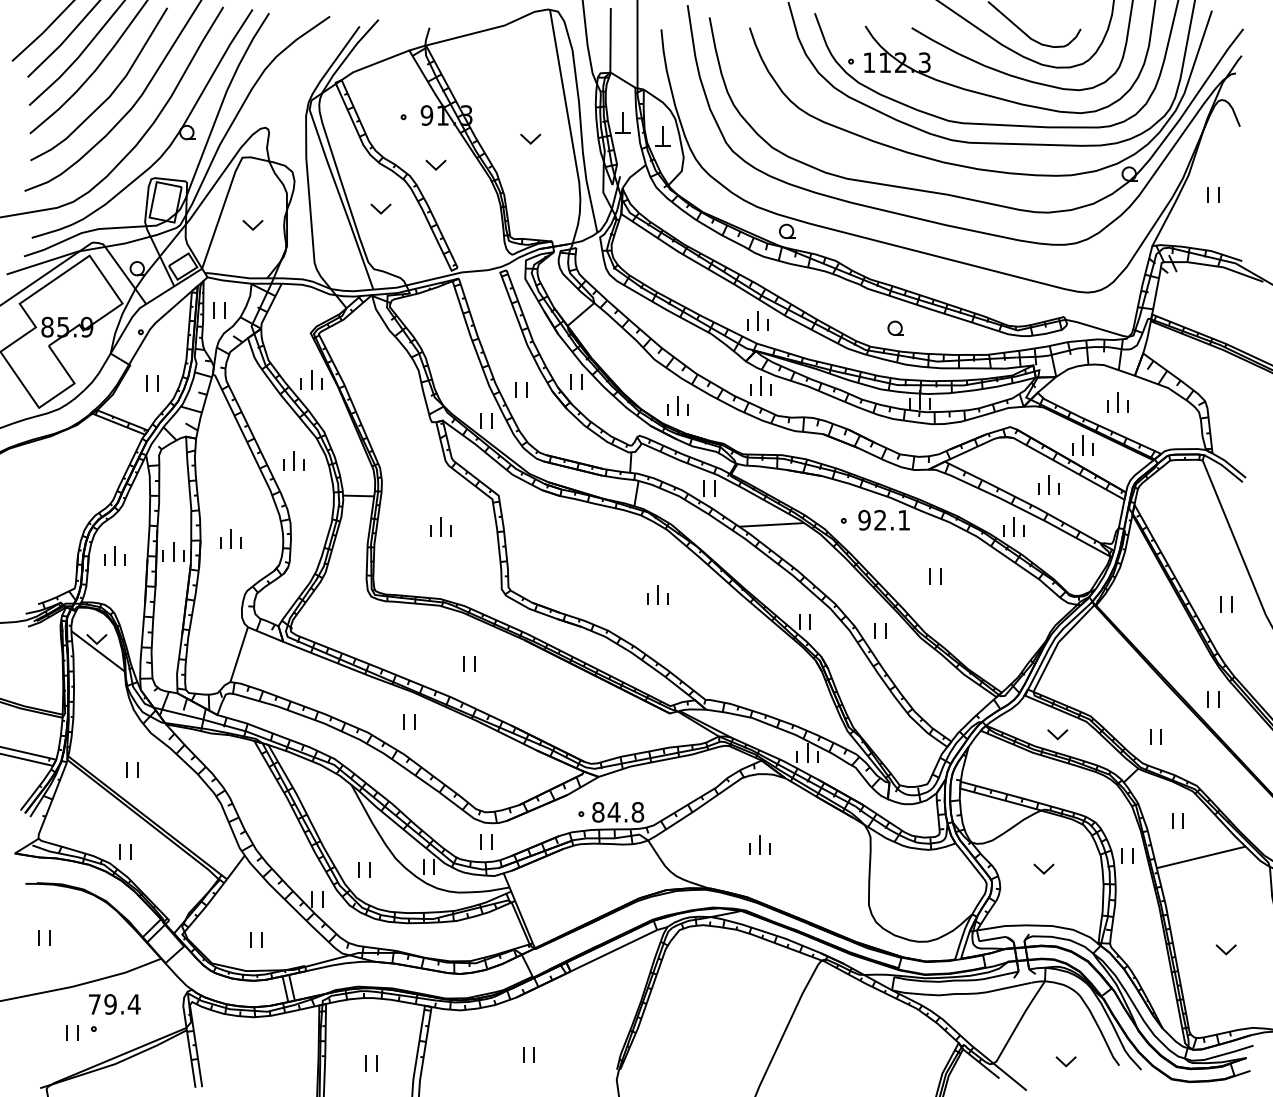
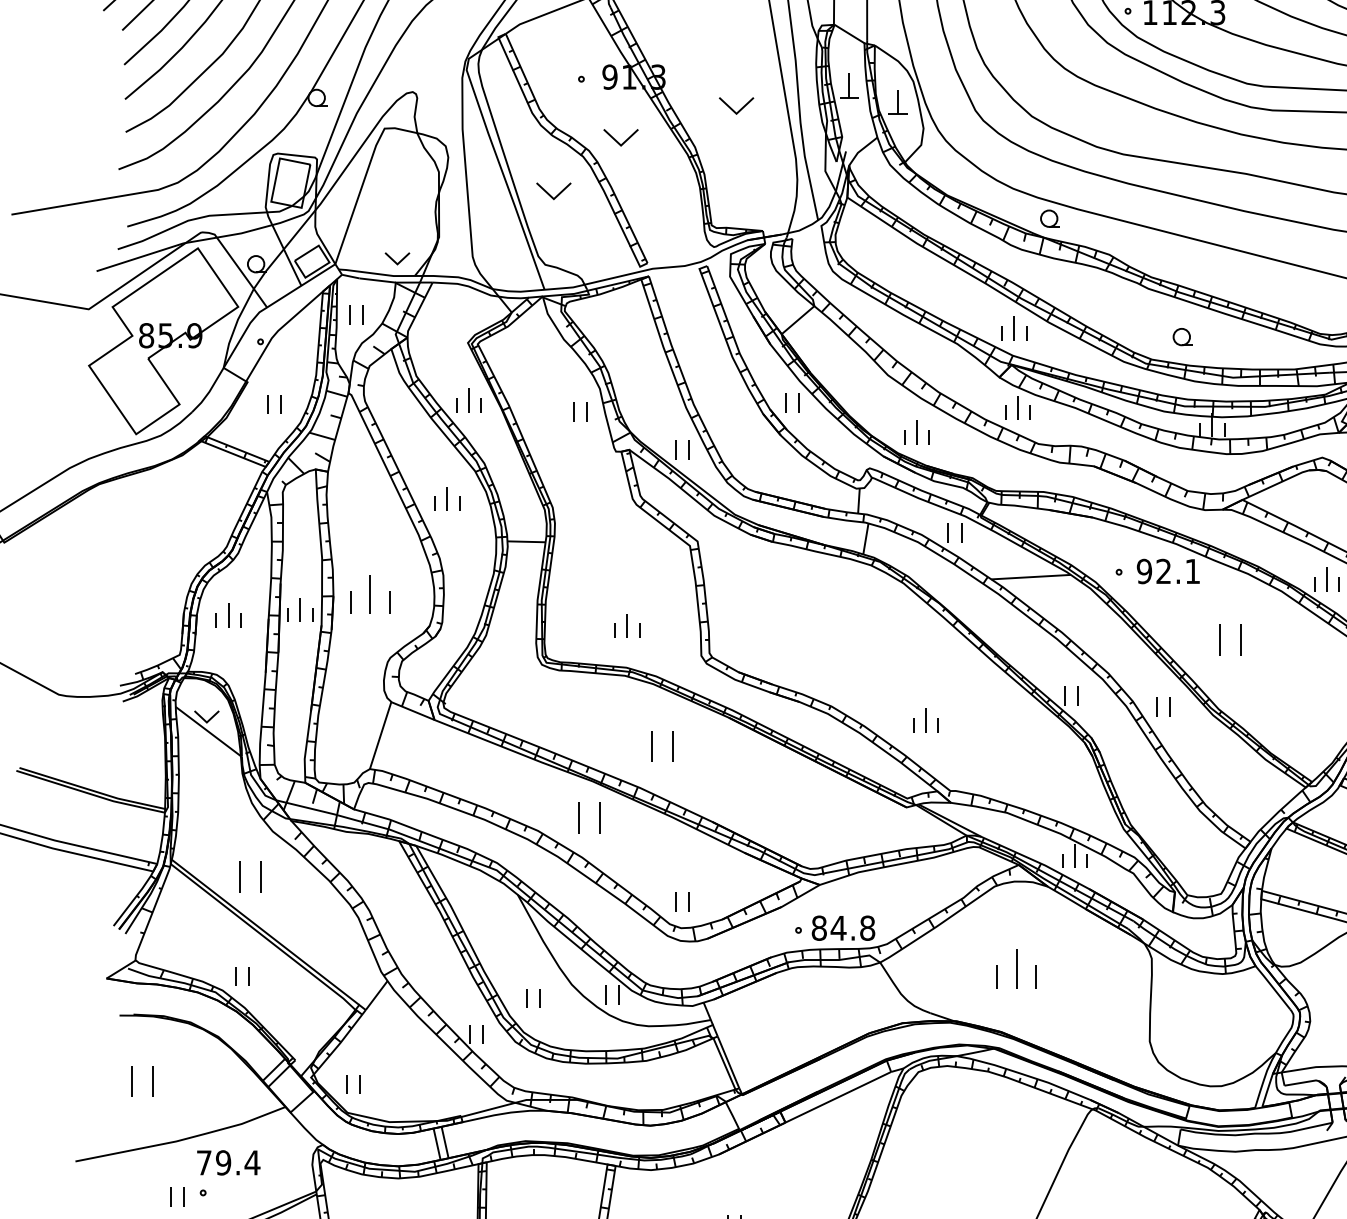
part: (530, 138) -> (736, 105), size x1.4
part: (435, 164) -> (620, 136), size x1.4
part: (380, 208) -> (553, 190), size x1.4
part: (252, 225) -> (396, 259), moved
part: (521, 389) -> (580, 411), moved
part: (440, 526) -> (626, 625), moved
part: (230, 538) -> (370, 593), size x1.6
part: (935, 576) -> (1231, 640), size x1.6
part: (657, 594) -> (925, 719), moved
part: (469, 663) -> (661, 746), size x1.6
part: (409, 721) -> (588, 817), size x1.6
part: (132, 769) -> (250, 875), size x1.6
part: (486, 841) -> (682, 901), moved
part: (759, 844) -> (1016, 967), size x1.6
part: (44, 937) -> (142, 1081), size x1.6
part: (256, 939) -> (352, 1083), moved

